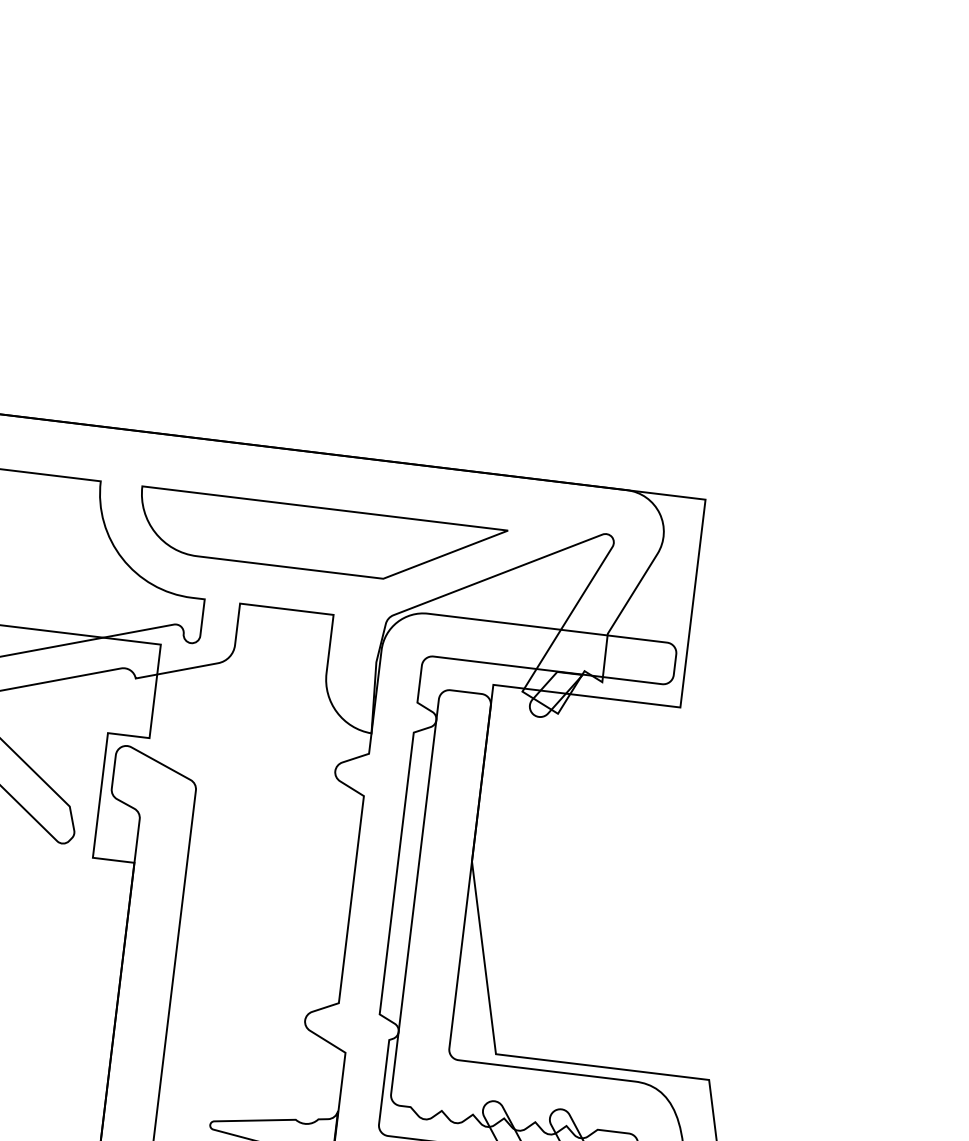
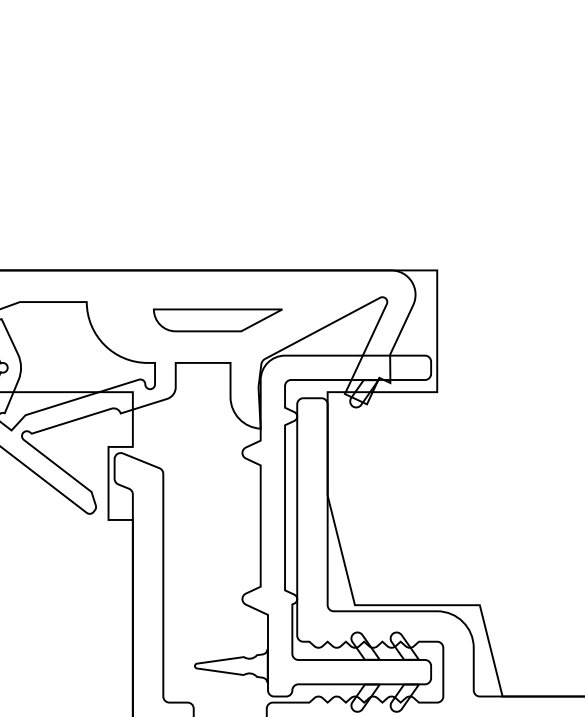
part: (320, 539) -> (217, 320), size x0.6

